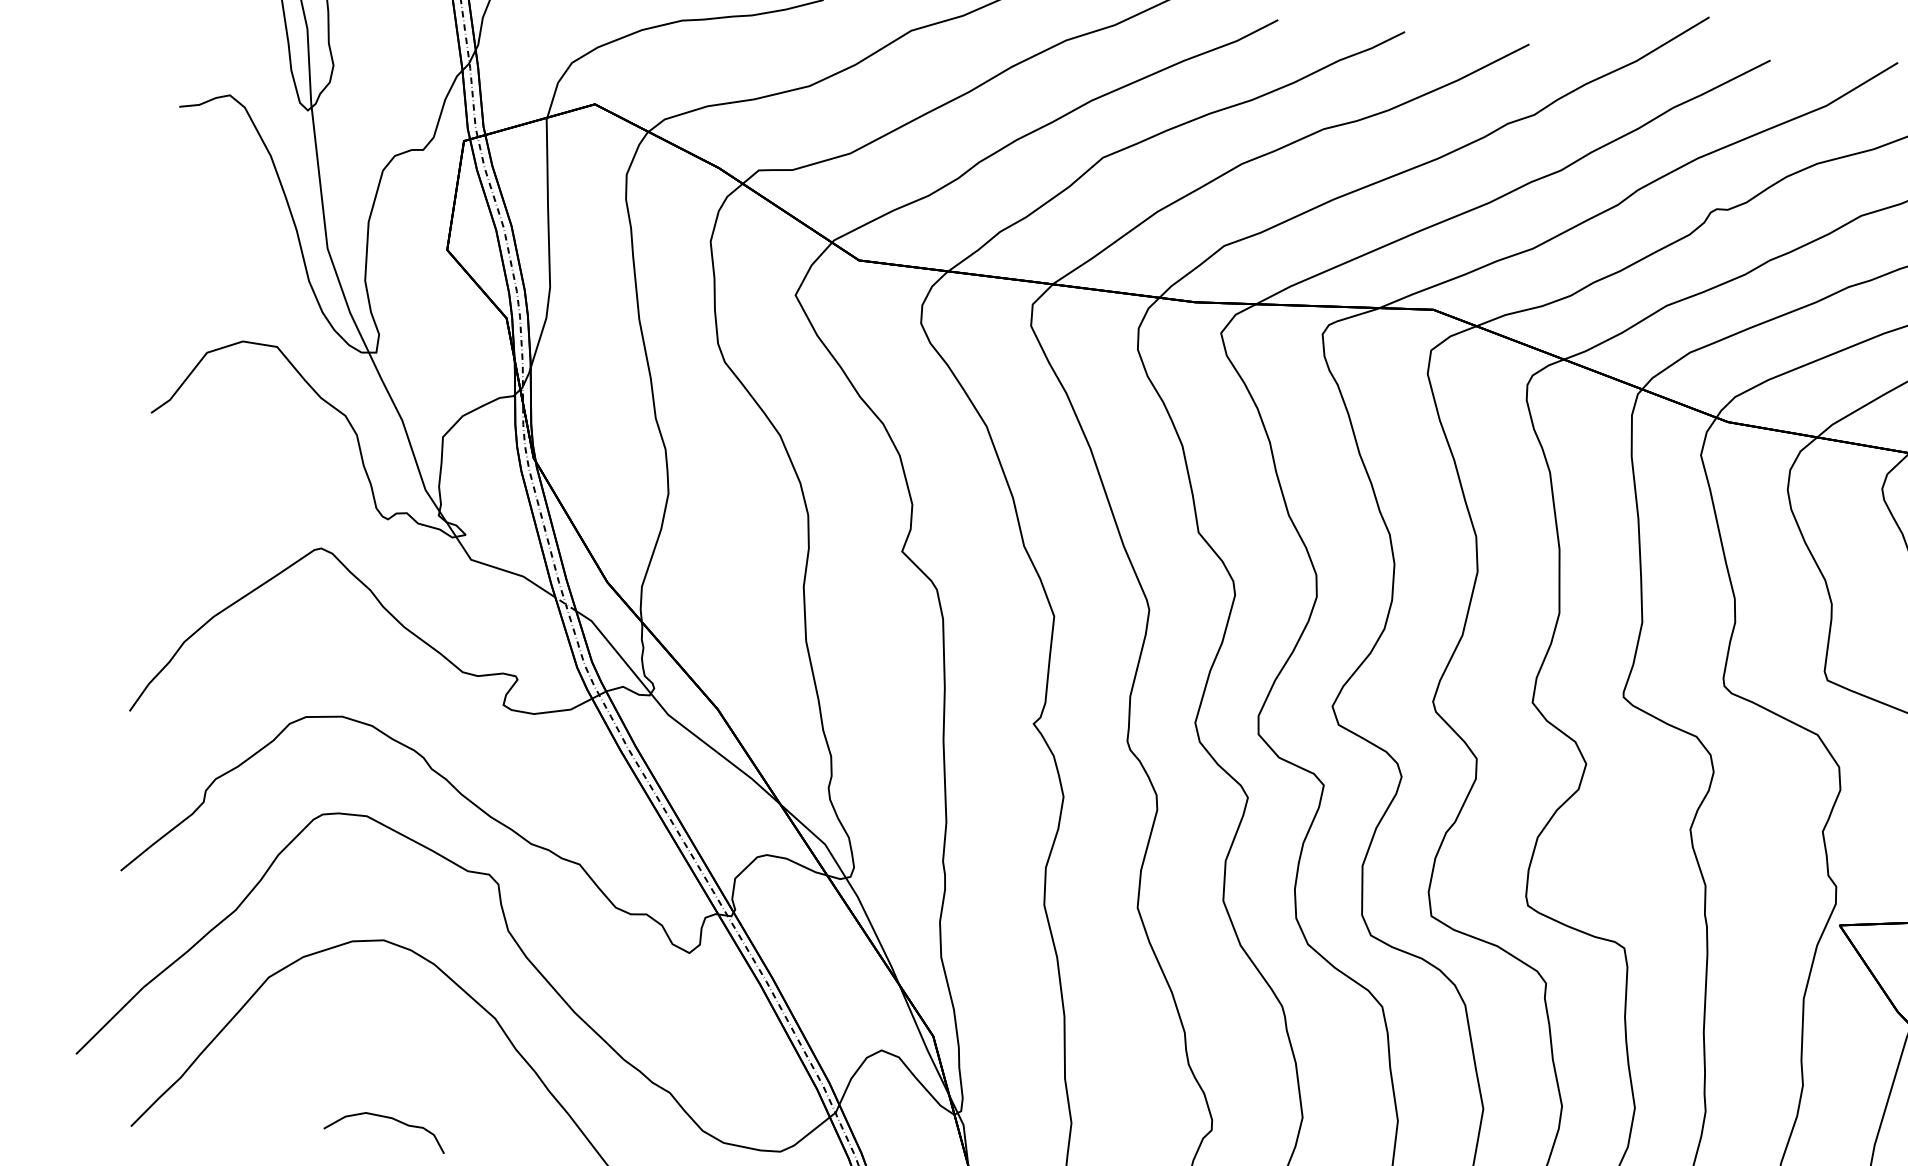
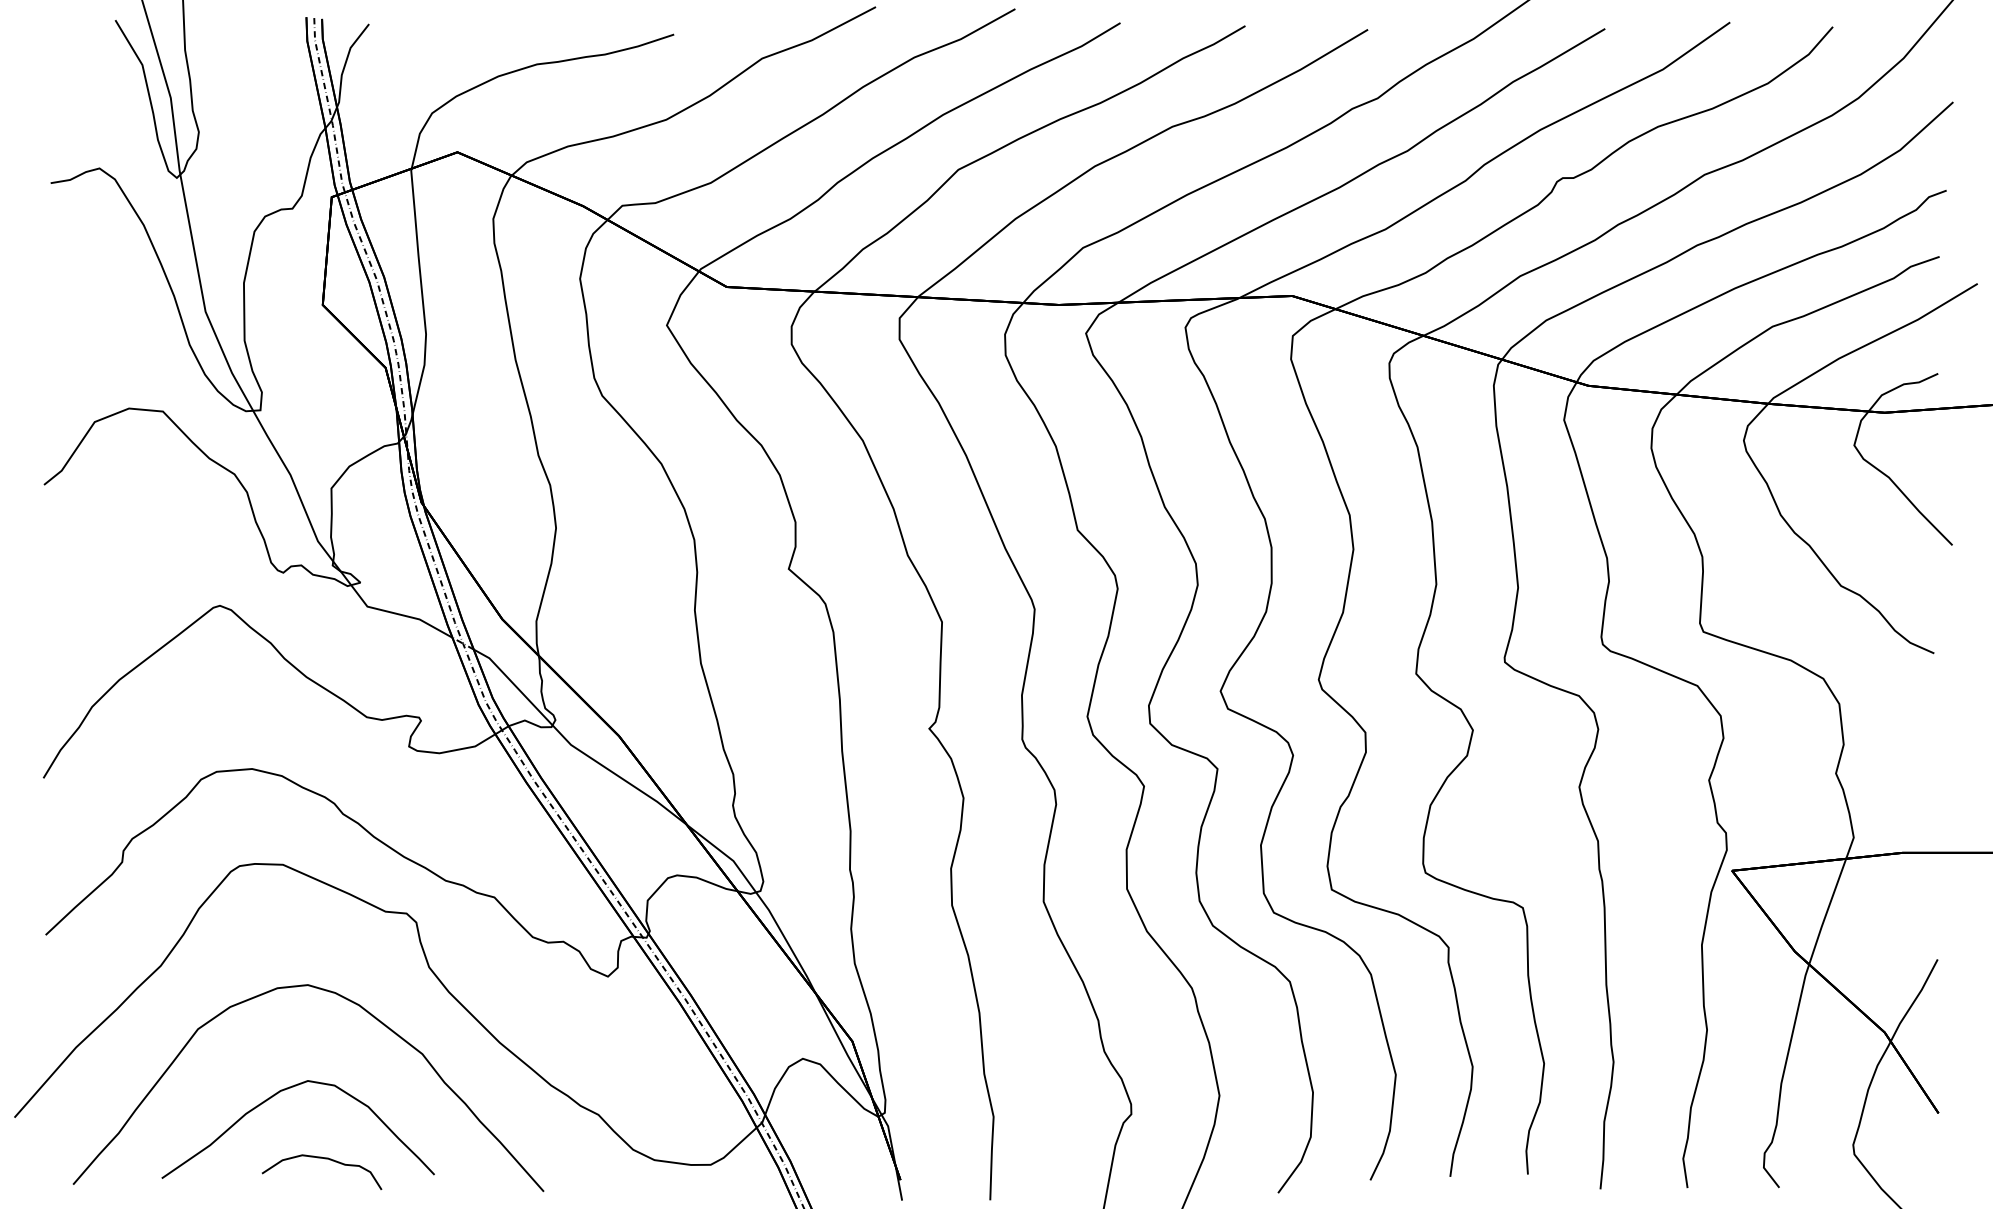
curve: (341, 1051) -> (274, 1096), added

